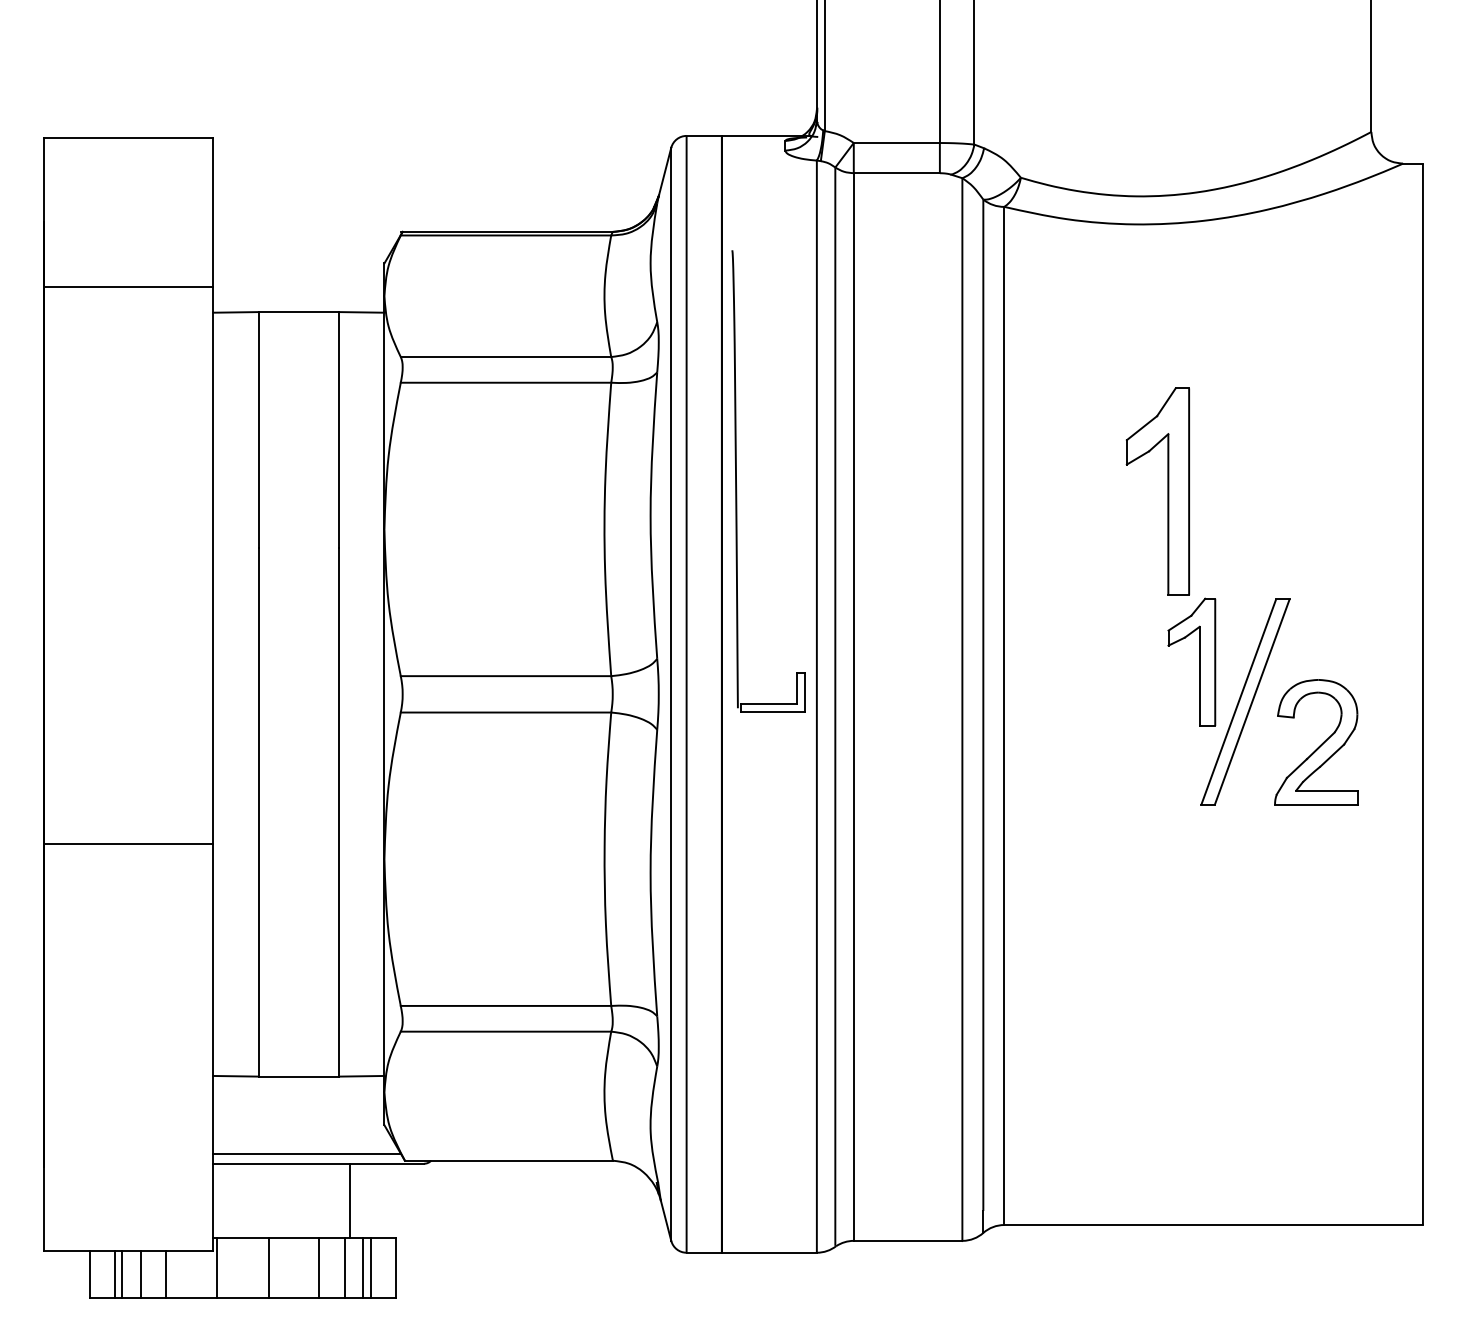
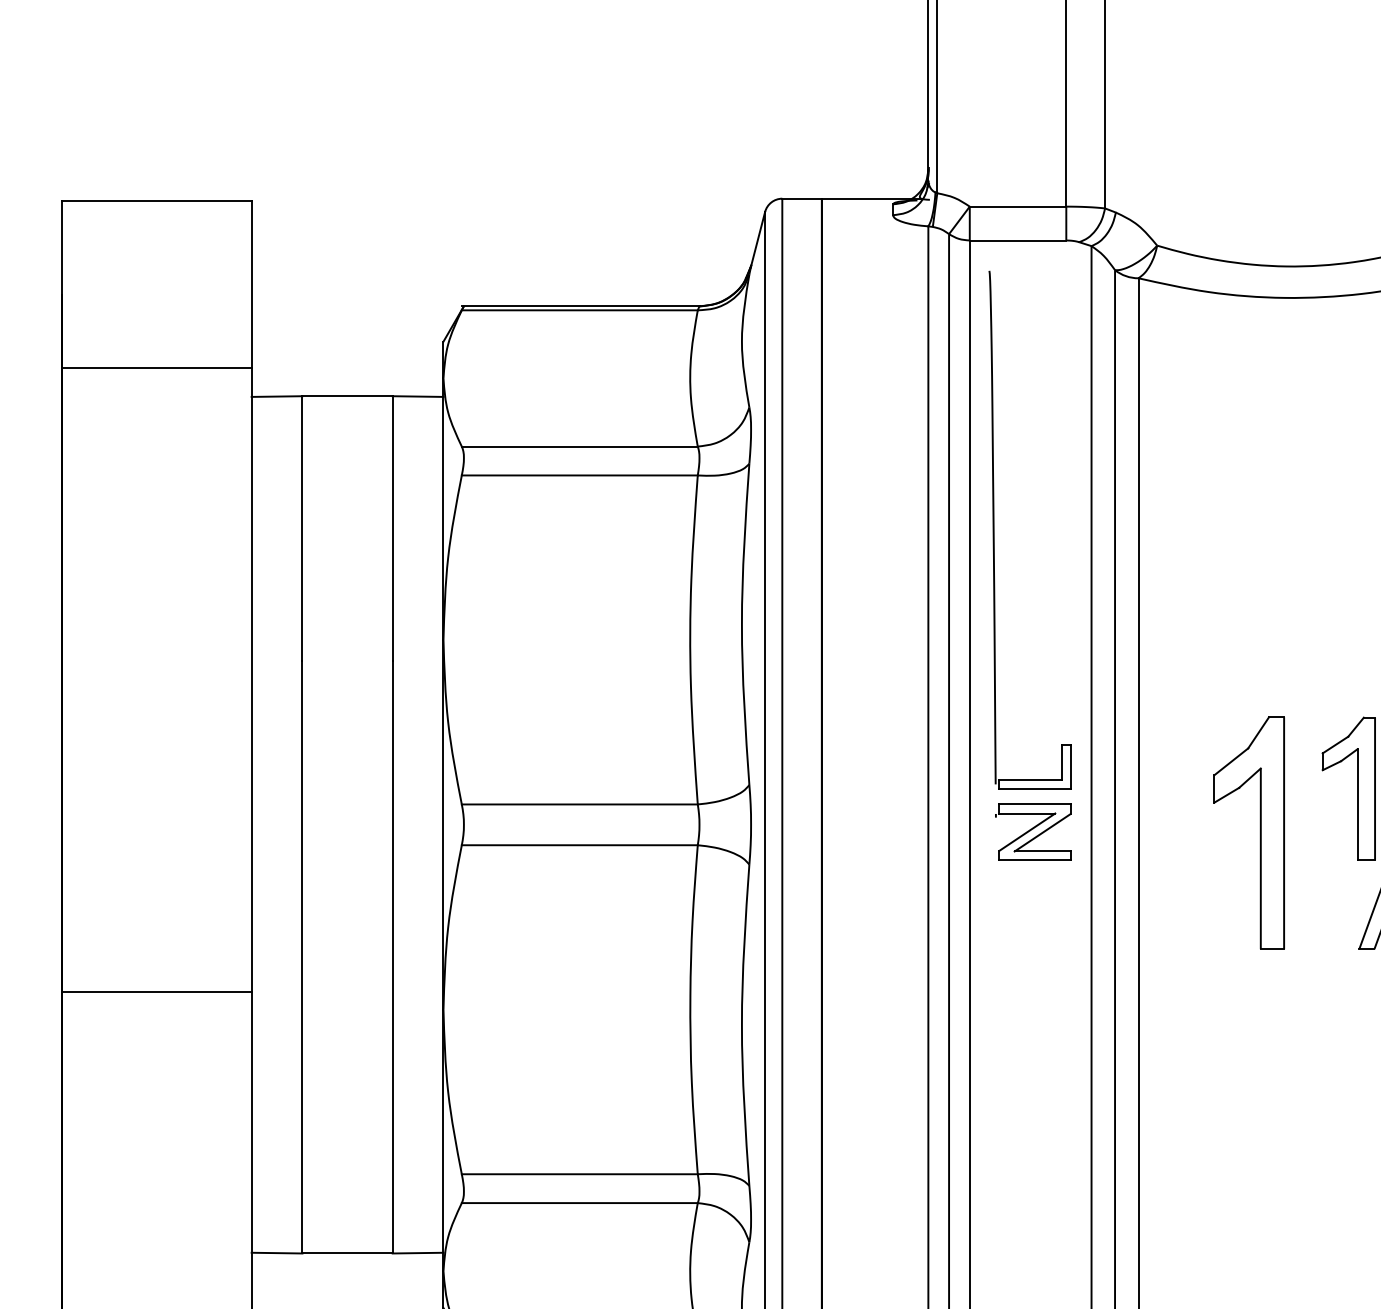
part: (736, 481) -> (994, 530), moved
part: (1167, 491) -> (1259, 832), moved
part: (910, 700) -> (1033, 831), added

